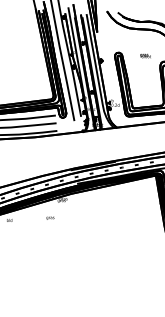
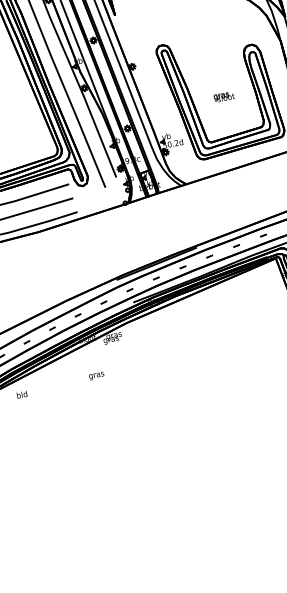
text: (145, 55) -> (223, 95), moved

